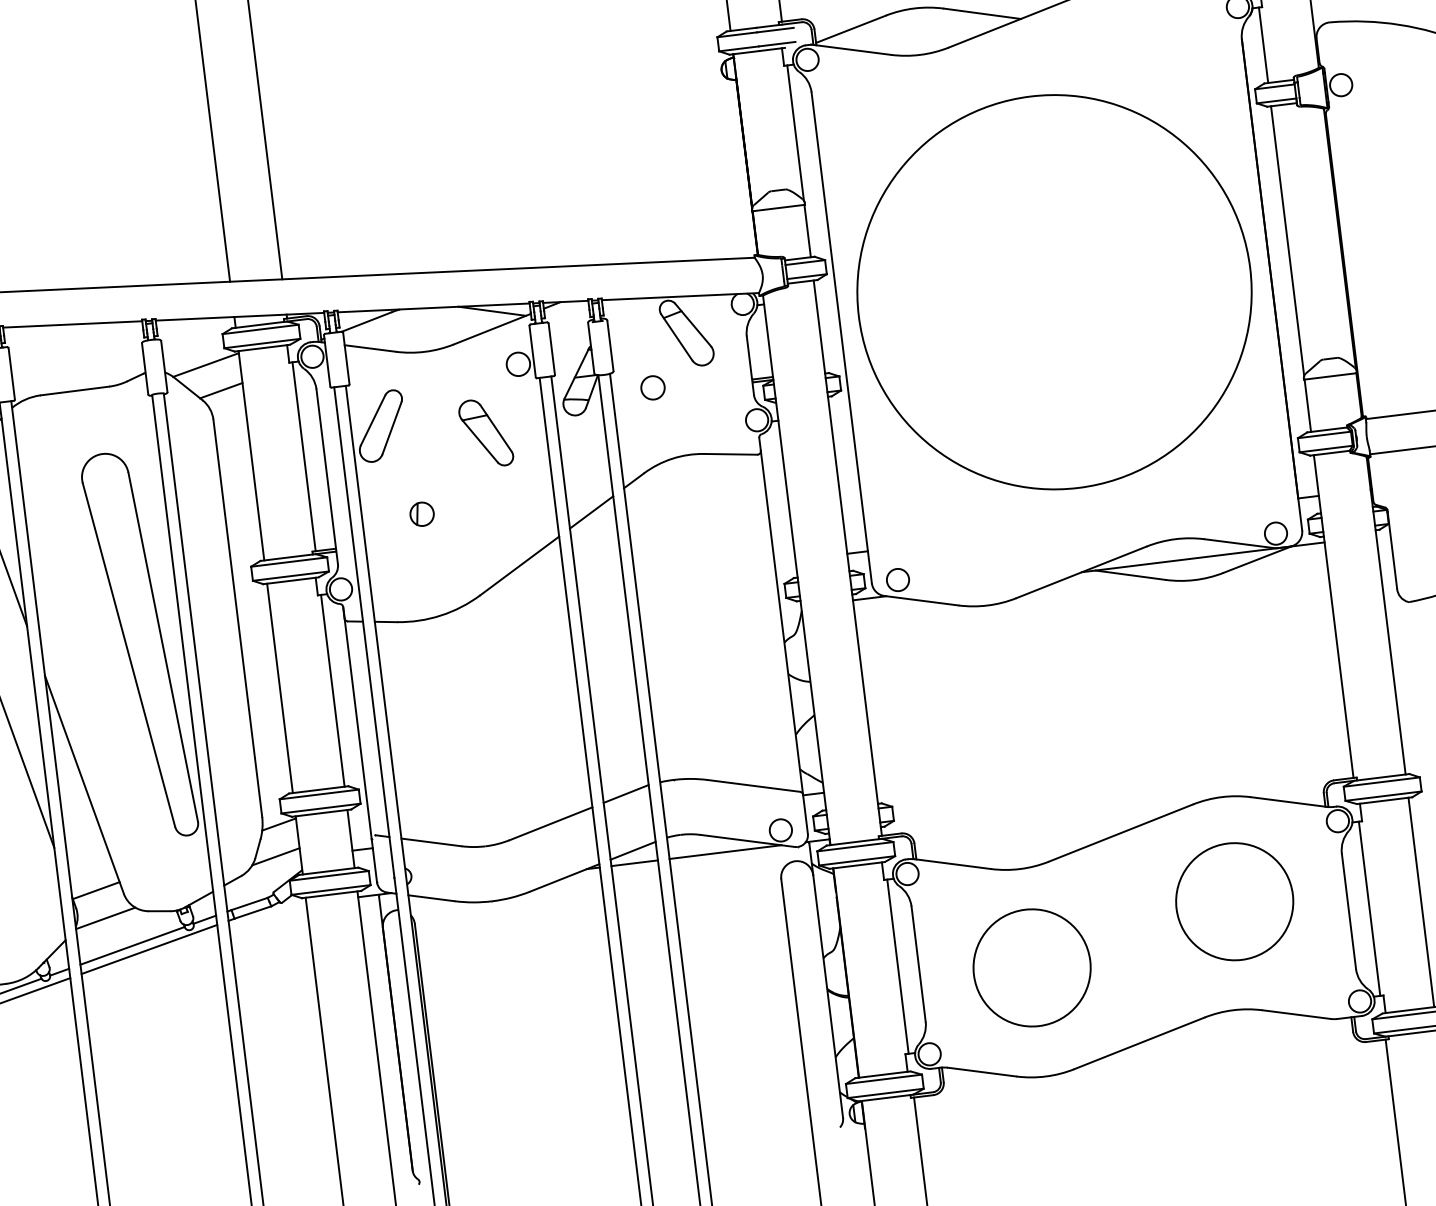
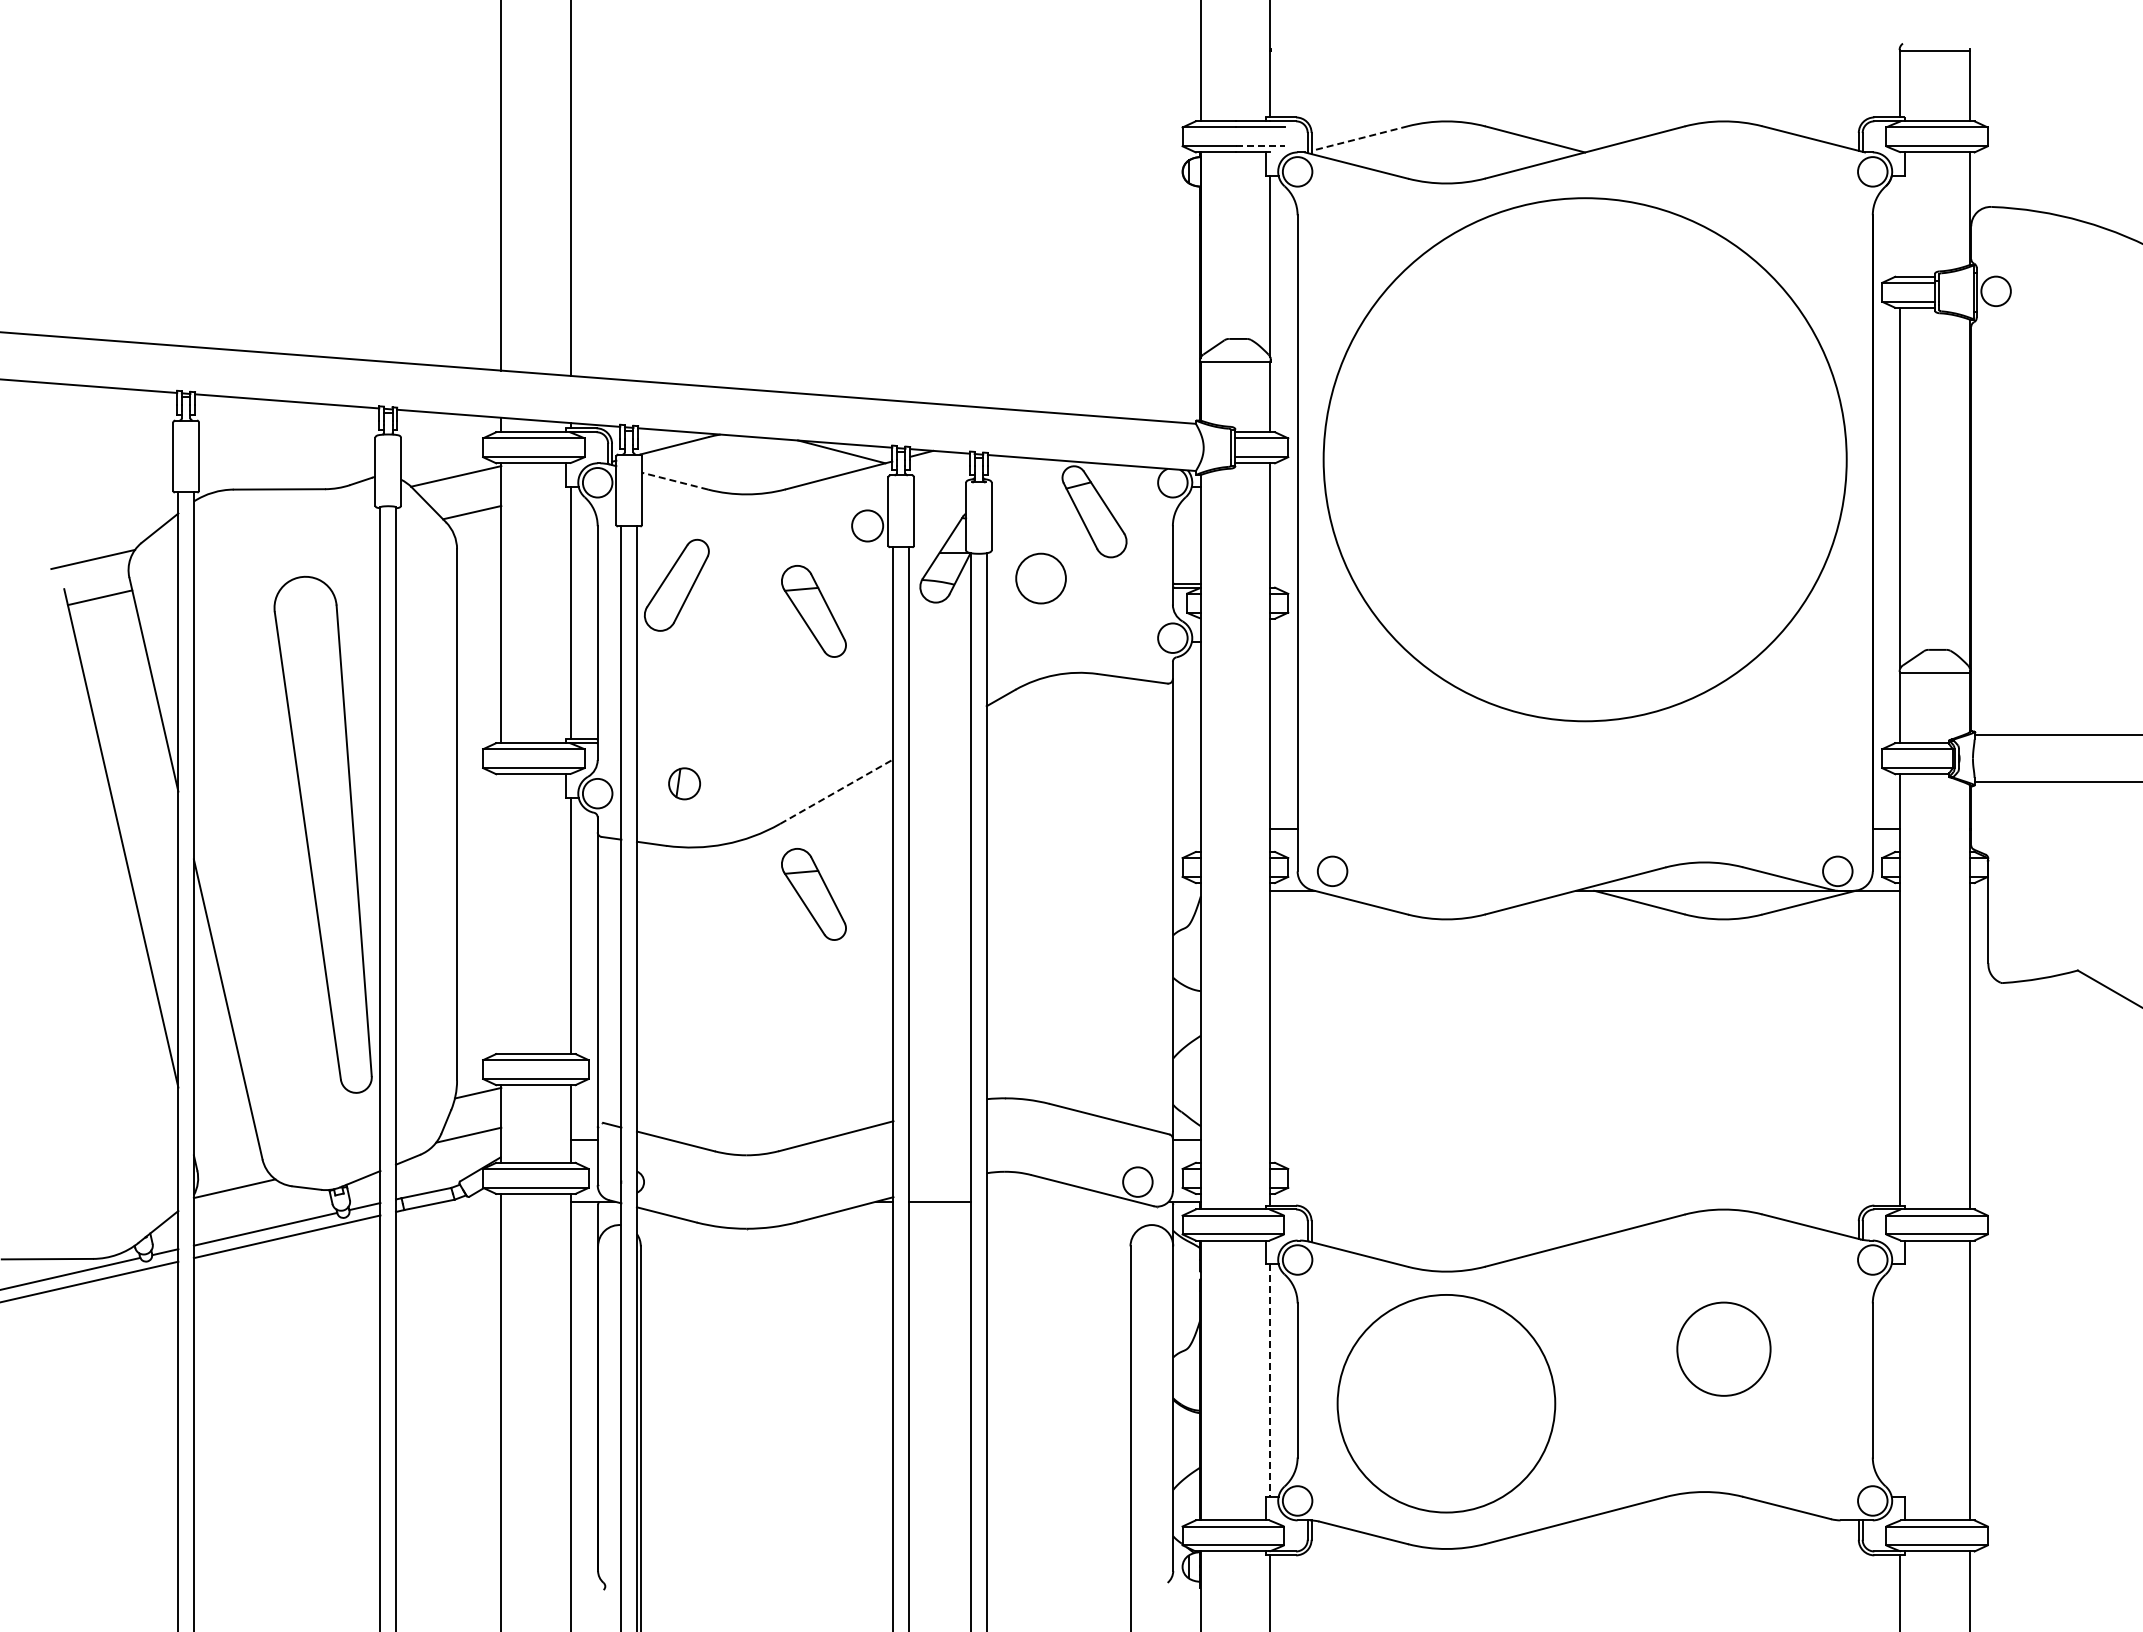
line: (850, 29) -> (1359, 138), solid -> dashed
line: (777, 44) -> (1260, 146), solid -> dashed
line: (1263, 44) -> (1900, 225), removed
circle: (1053, 292) -> (1584, 459), moved
line: (369, 348) -> (674, 481), solid -> dashed
circle: (652, 387) -> (1040, 578), size x1.6
line: (591, 512) -> (939, 732), removed
part: (422, 514) -> (684, 783), moved
line: (520, 565) -> (837, 791), solid -> dashed
part: (511, 645) -> (813, 894), added
line: (280, 688) -> (501, 914), removed
line: (625, 793) -> (939, 1108), removed
line: (632, 850) -> (939, 1184), removed
line: (725, 851) -> (1061, 1201), removed
line: (96, 890) -> (226, 1150), removed
circle: (1234, 901) -> (1723, 1348), size x0.6
line: (1369, 908) -> (1900, 1380), removed
line: (898, 966) -> (1270, 1380), solid -> dashed
circle: (1032, 967) -> (1446, 1403), size x1.4

